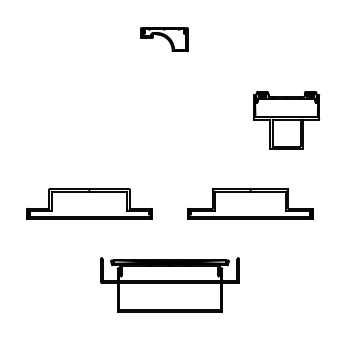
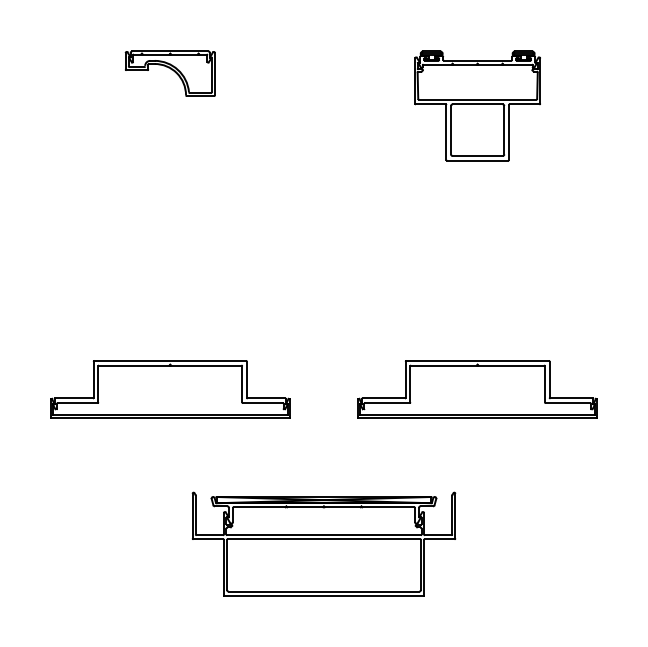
part: (164, 39) -> (170, 73), moved
part: (286, 120) -> (477, 106), moved

